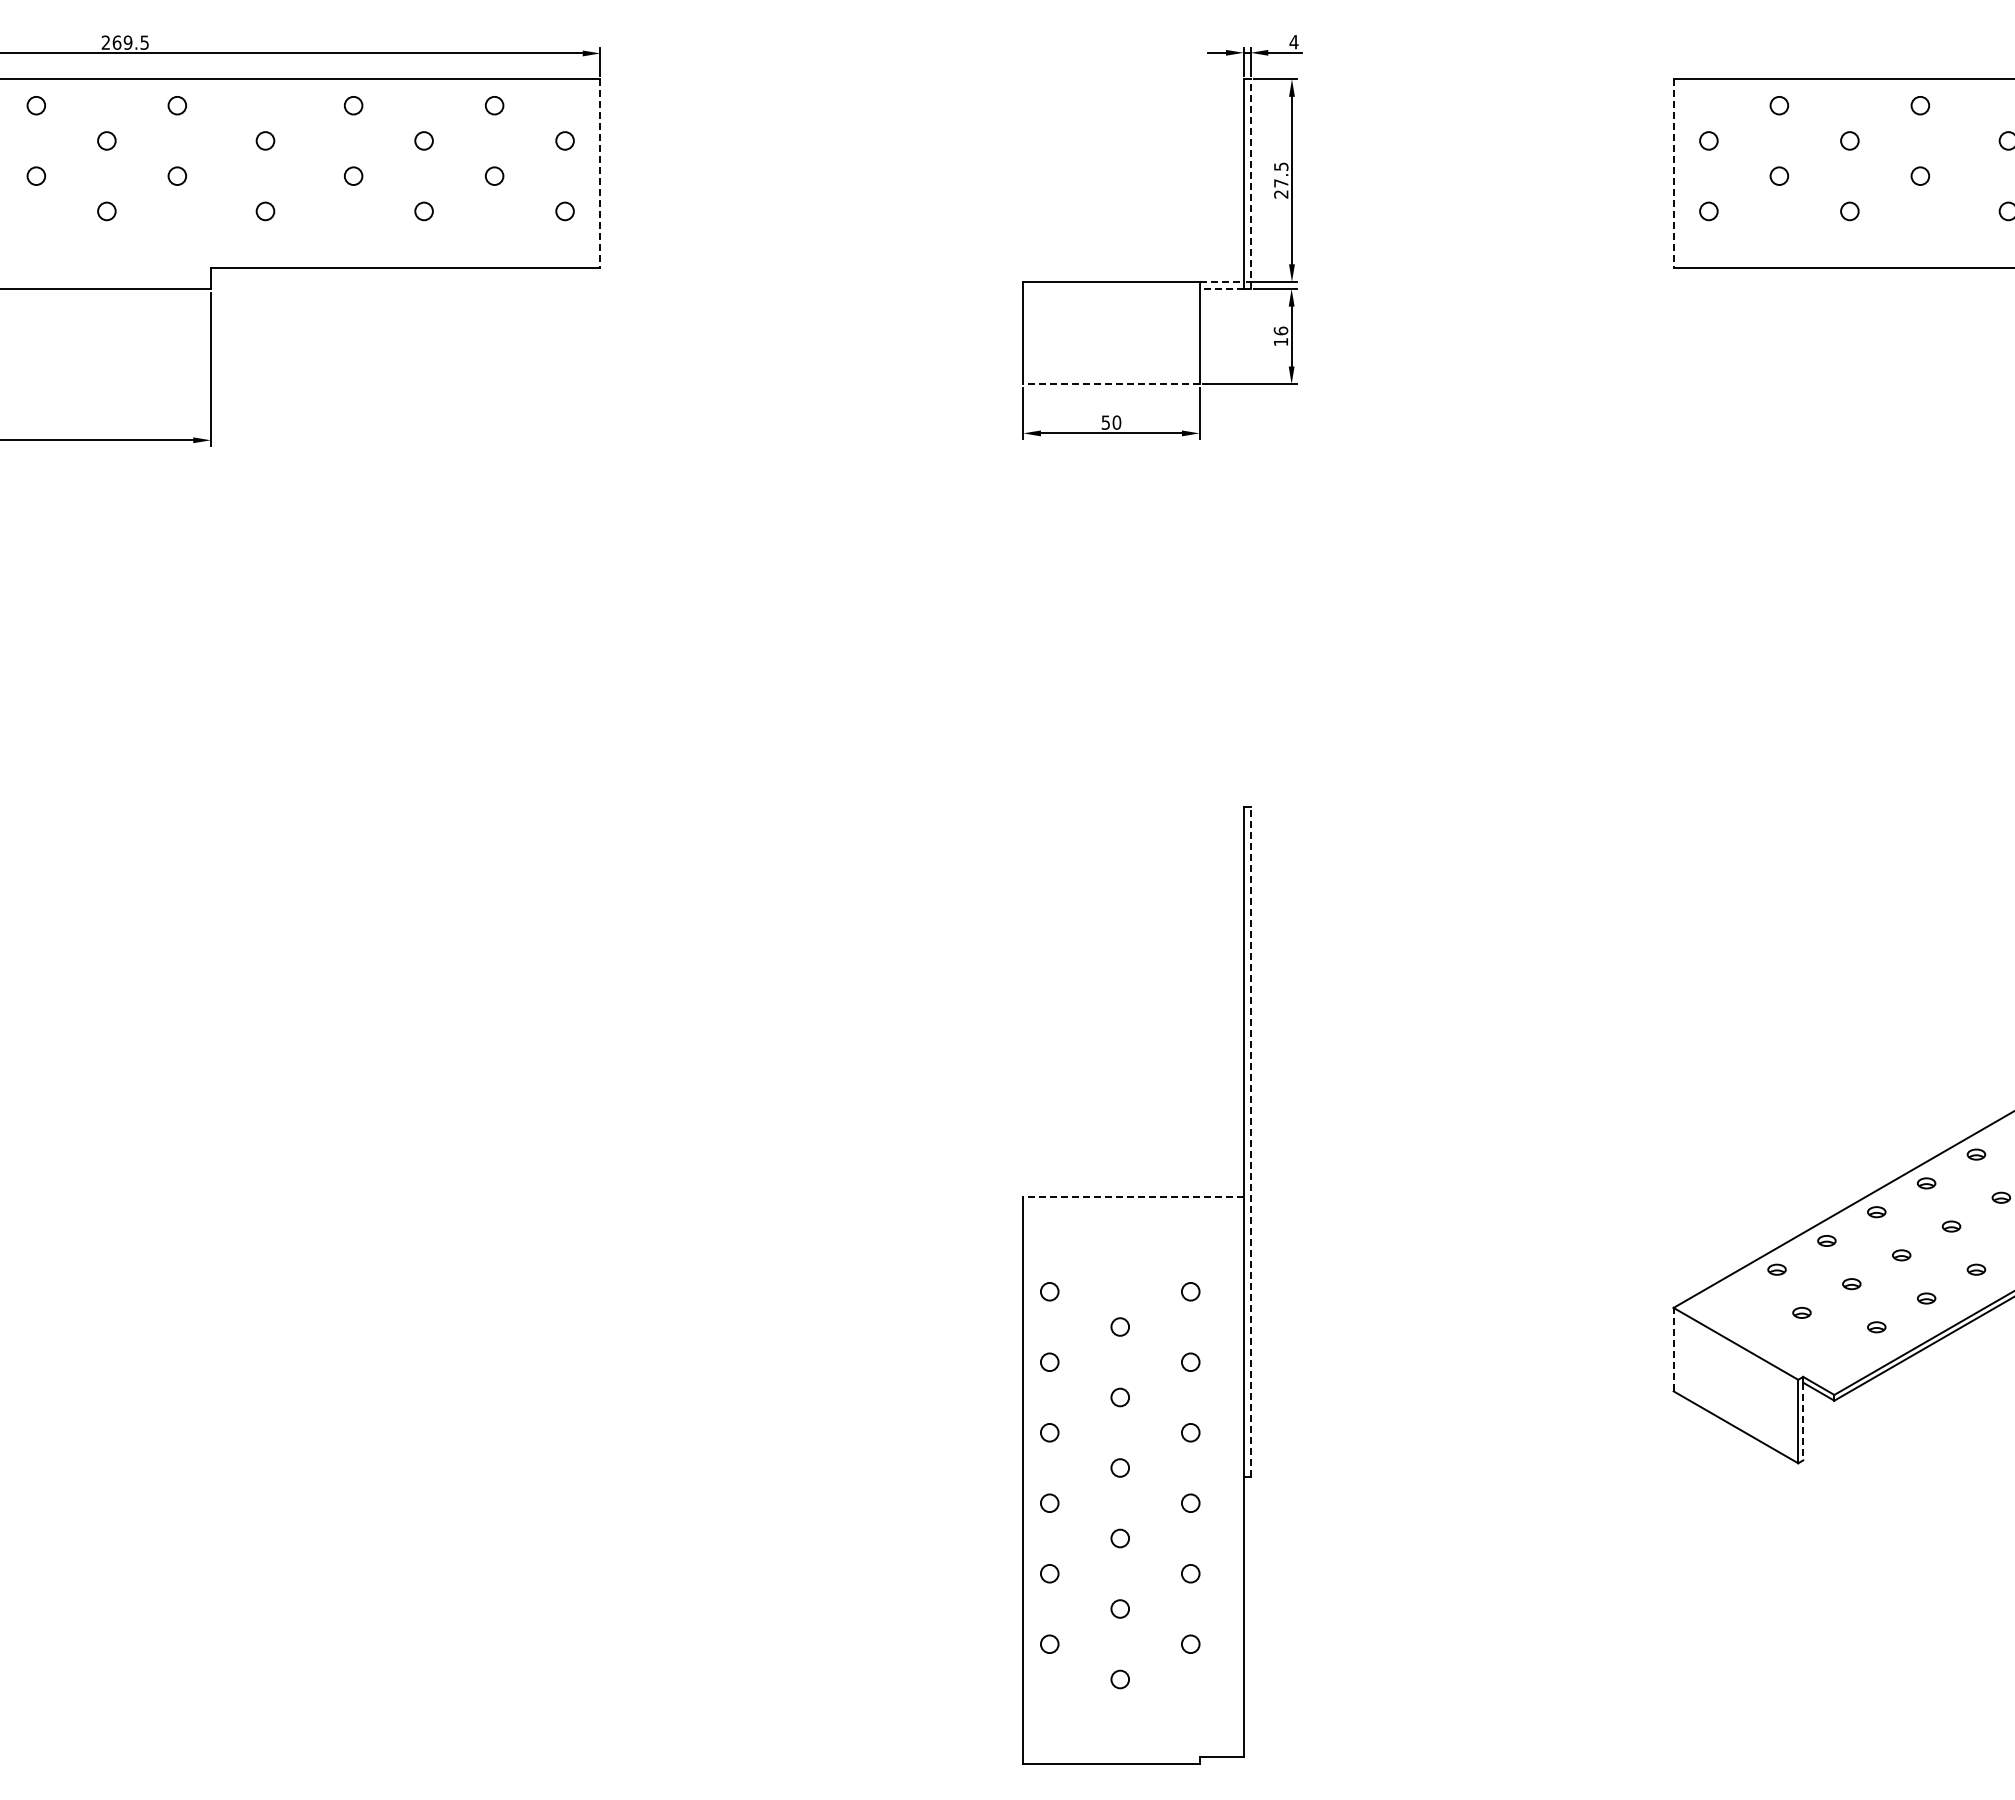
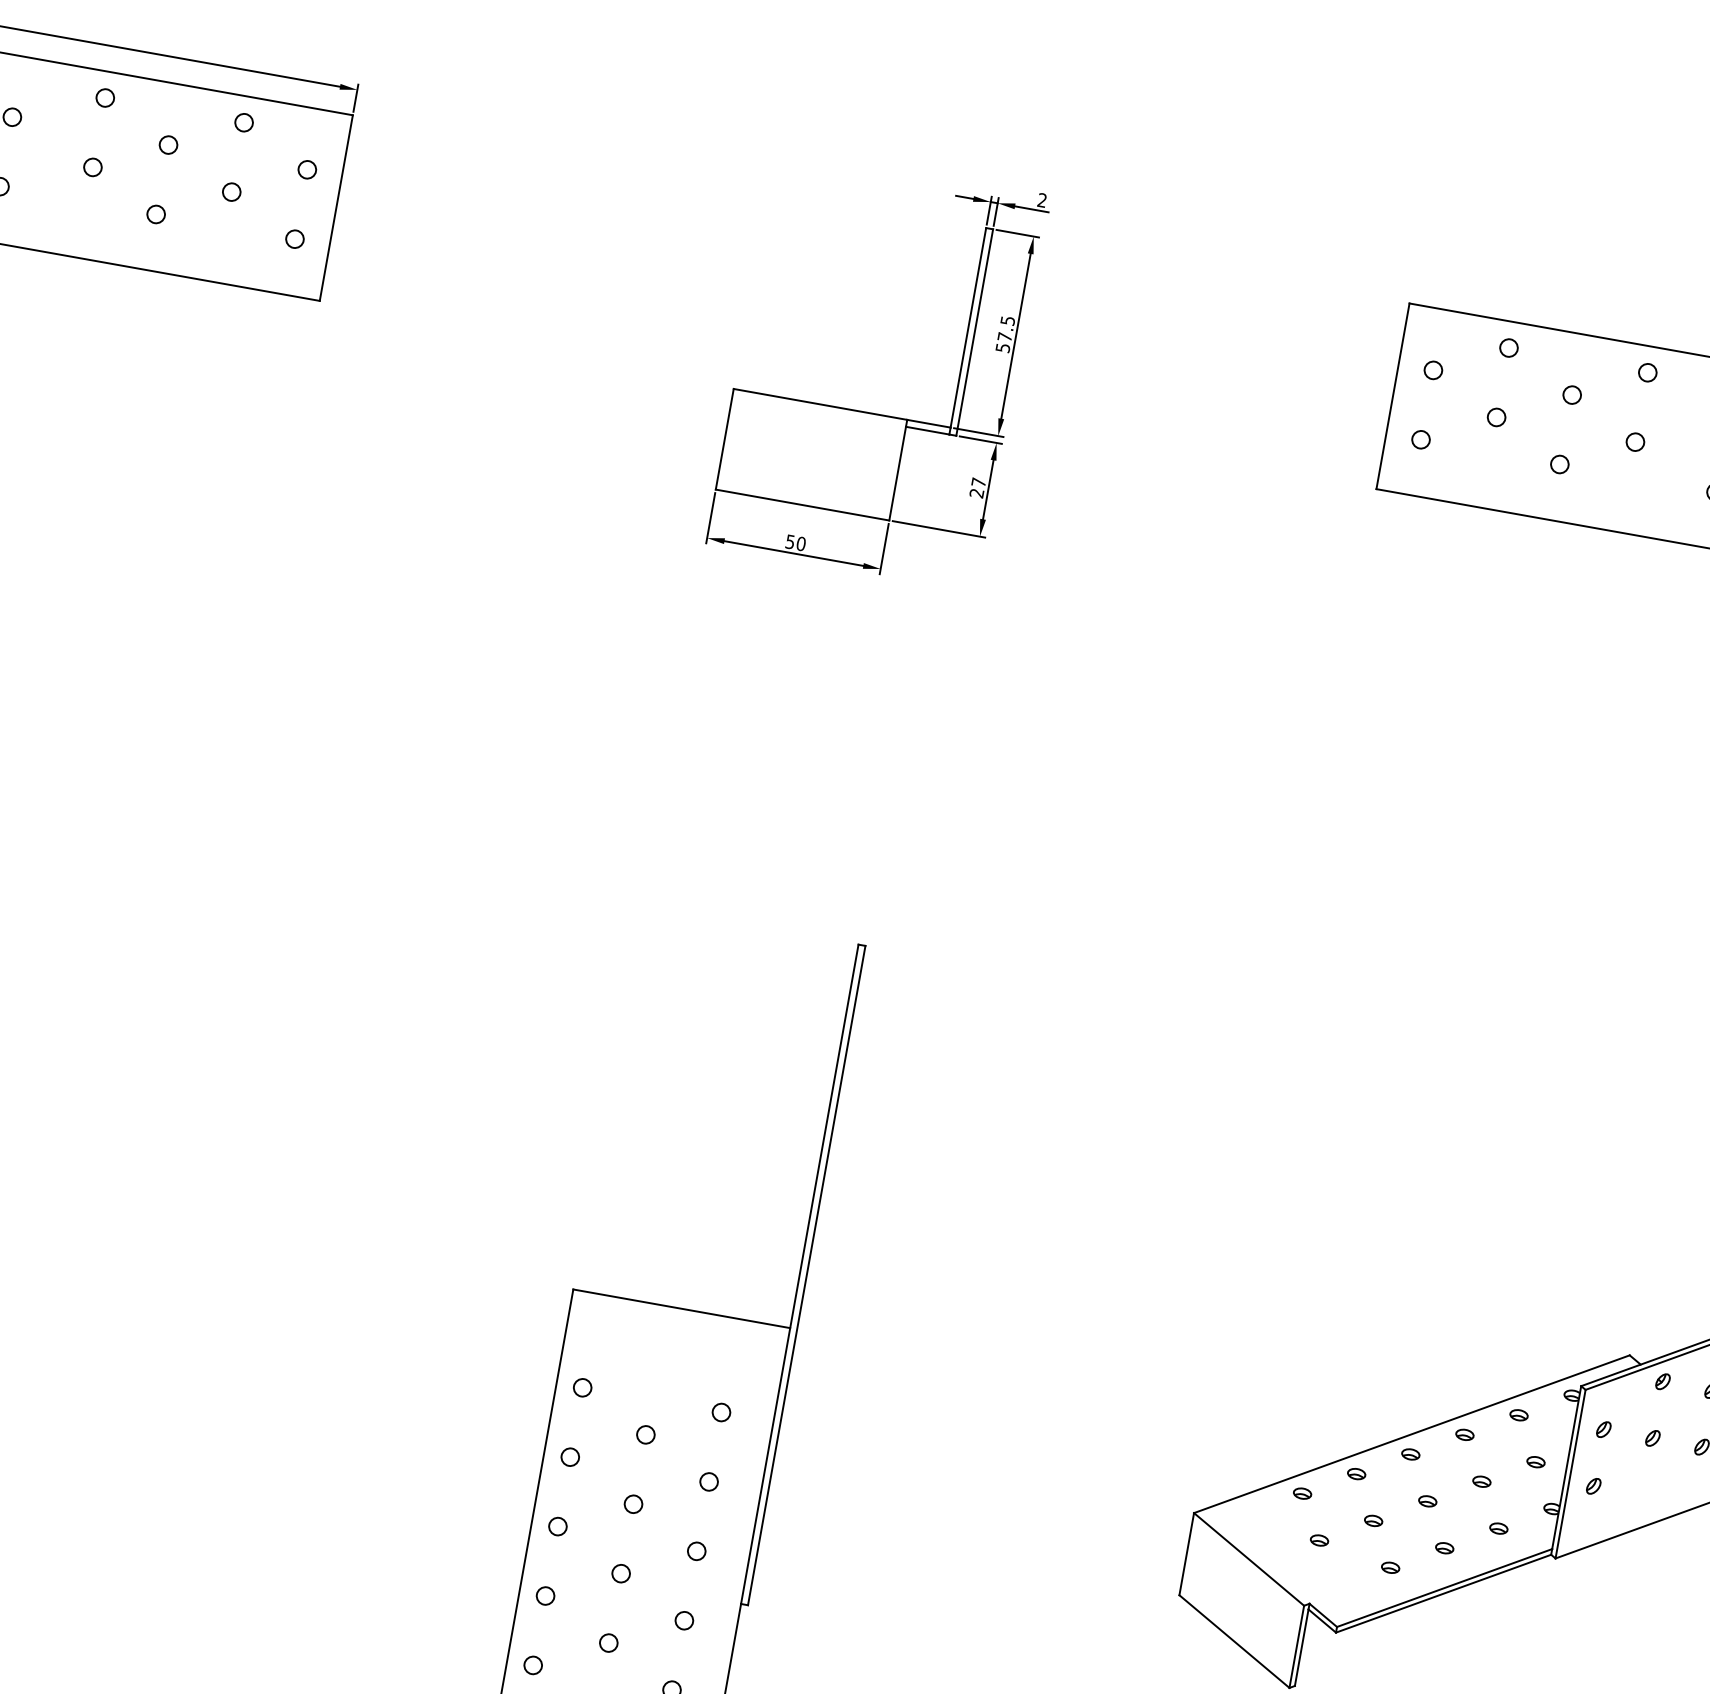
text: (1293, 42) -> (1041, 200), 4 -> 2
line: (600, 174) -> (336, 209), dashed -> solid
line: (1673, 174) -> (1392, 397), dashed -> solid
line: (1250, 184) -> (974, 332), dashed -> solid
text: (1281, 194) -> (1003, 348), 27.5 -> 57.5
line: (1222, 281) -> (929, 423), dashed -> solid
line: (1221, 288) -> (927, 430), dashed -> solid
text: (1280, 336) -> (977, 487), 16 -> 27
line: (1110, 384) -> (801, 505), dashed -> solid
line: (1250, 1141) -> (806, 1275), dashed -> solid
line: (1132, 1196) -> (680, 1308), dashed -> solid
line: (1673, 1349) -> (1186, 1554), dashed -> solid
line: (1803, 1421) -> (1301, 1647), dashed -> solid

